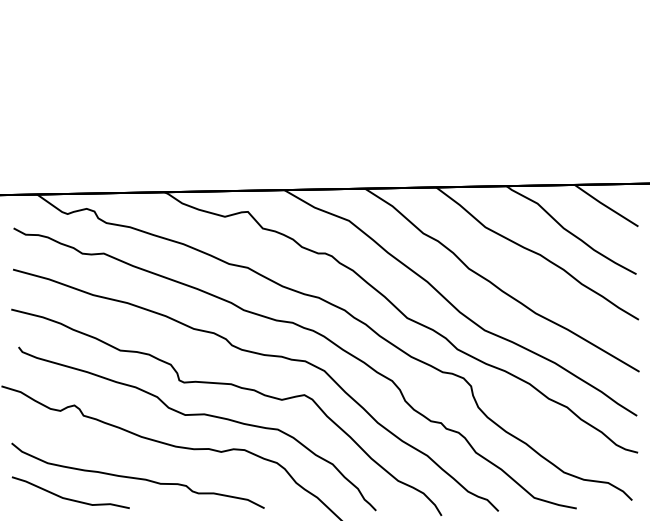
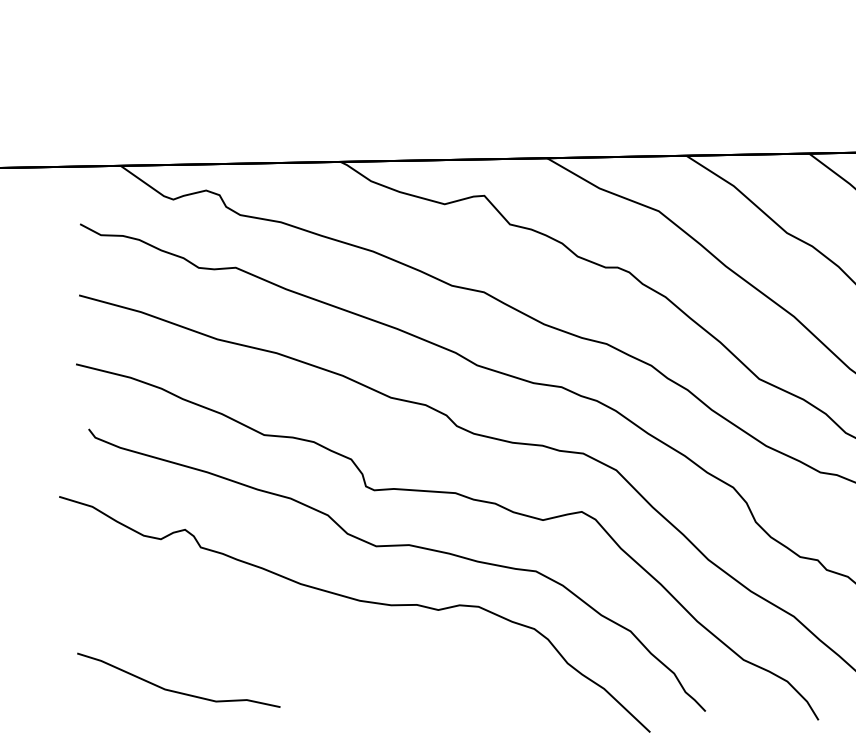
curve: (137, 477) -> (293, 654), removed

